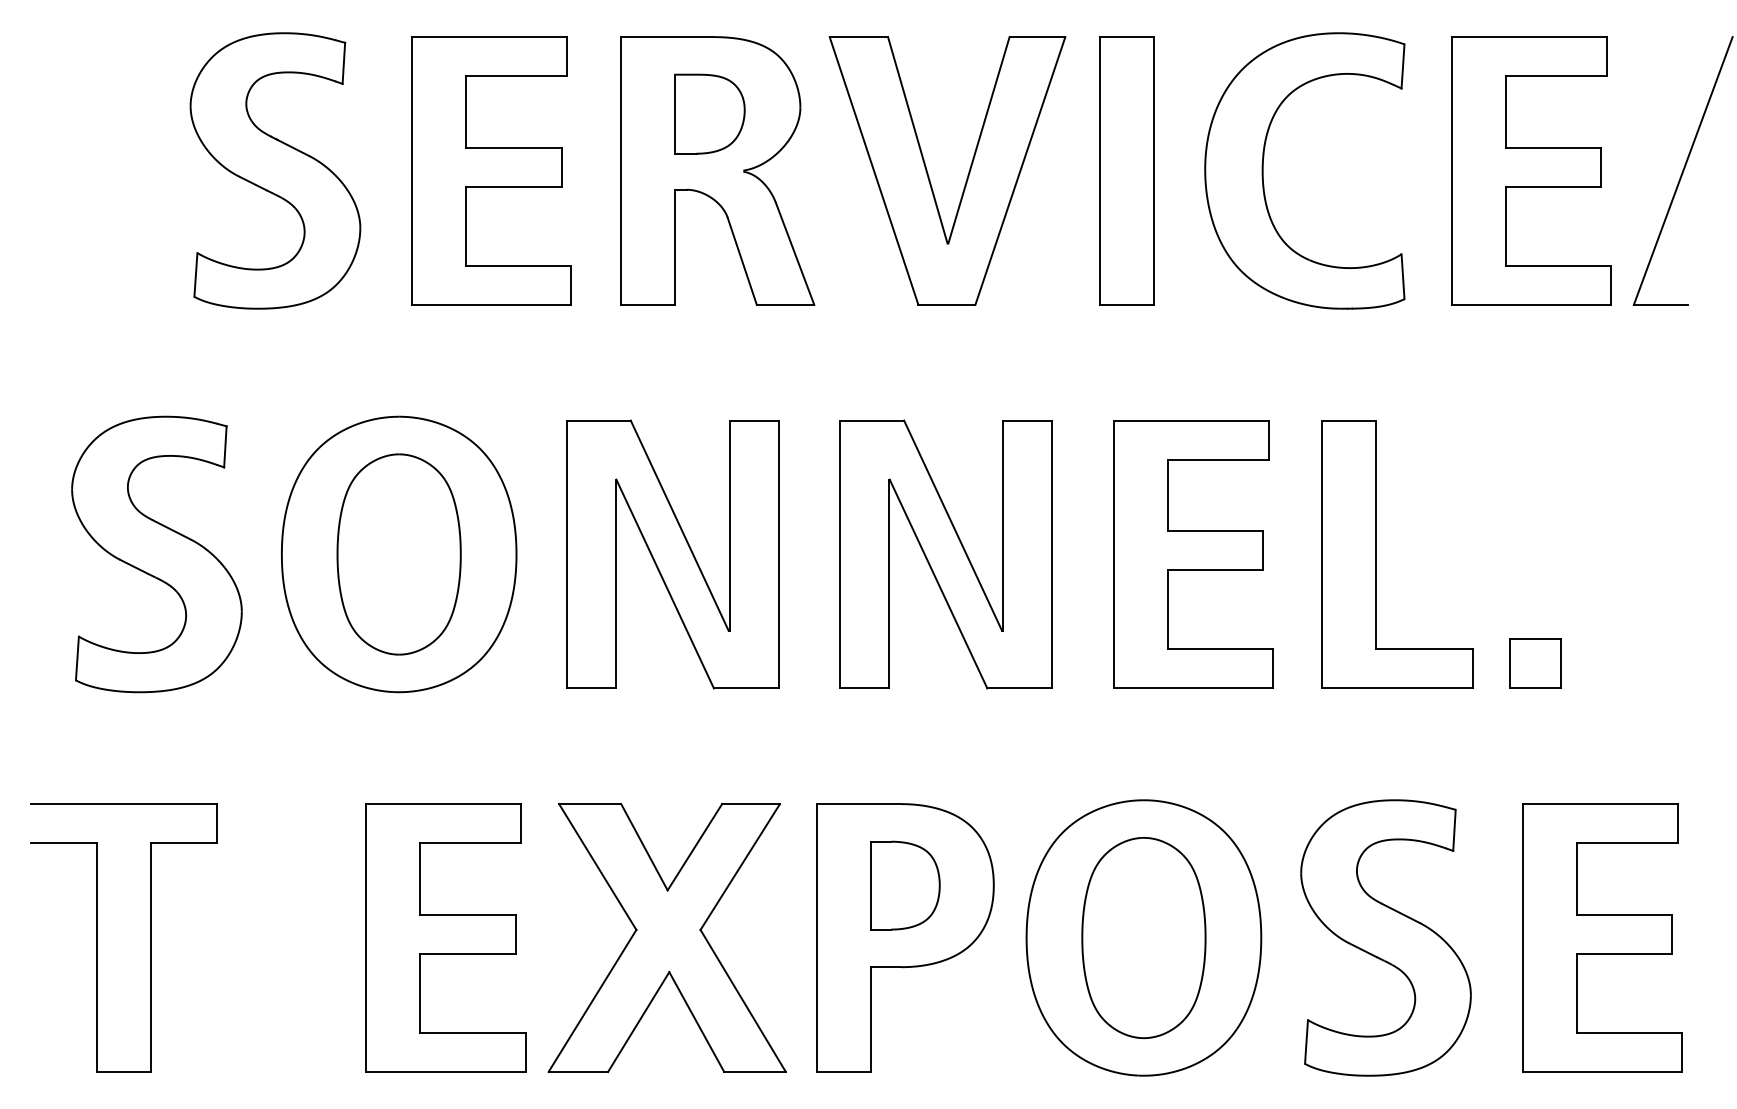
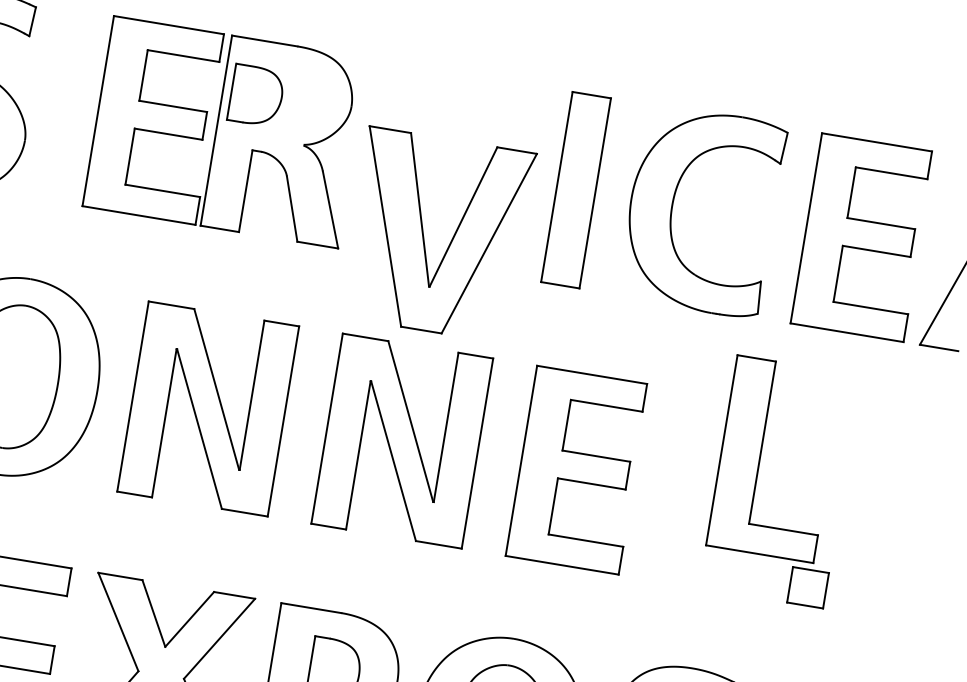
part: (709, 113) -> (256, 95), moved
part: (491, 170) -> (154, 120), moved
part: (929, 176) -> (424, 236), moved
part: (1376, 554) -> (760, 456), moved

